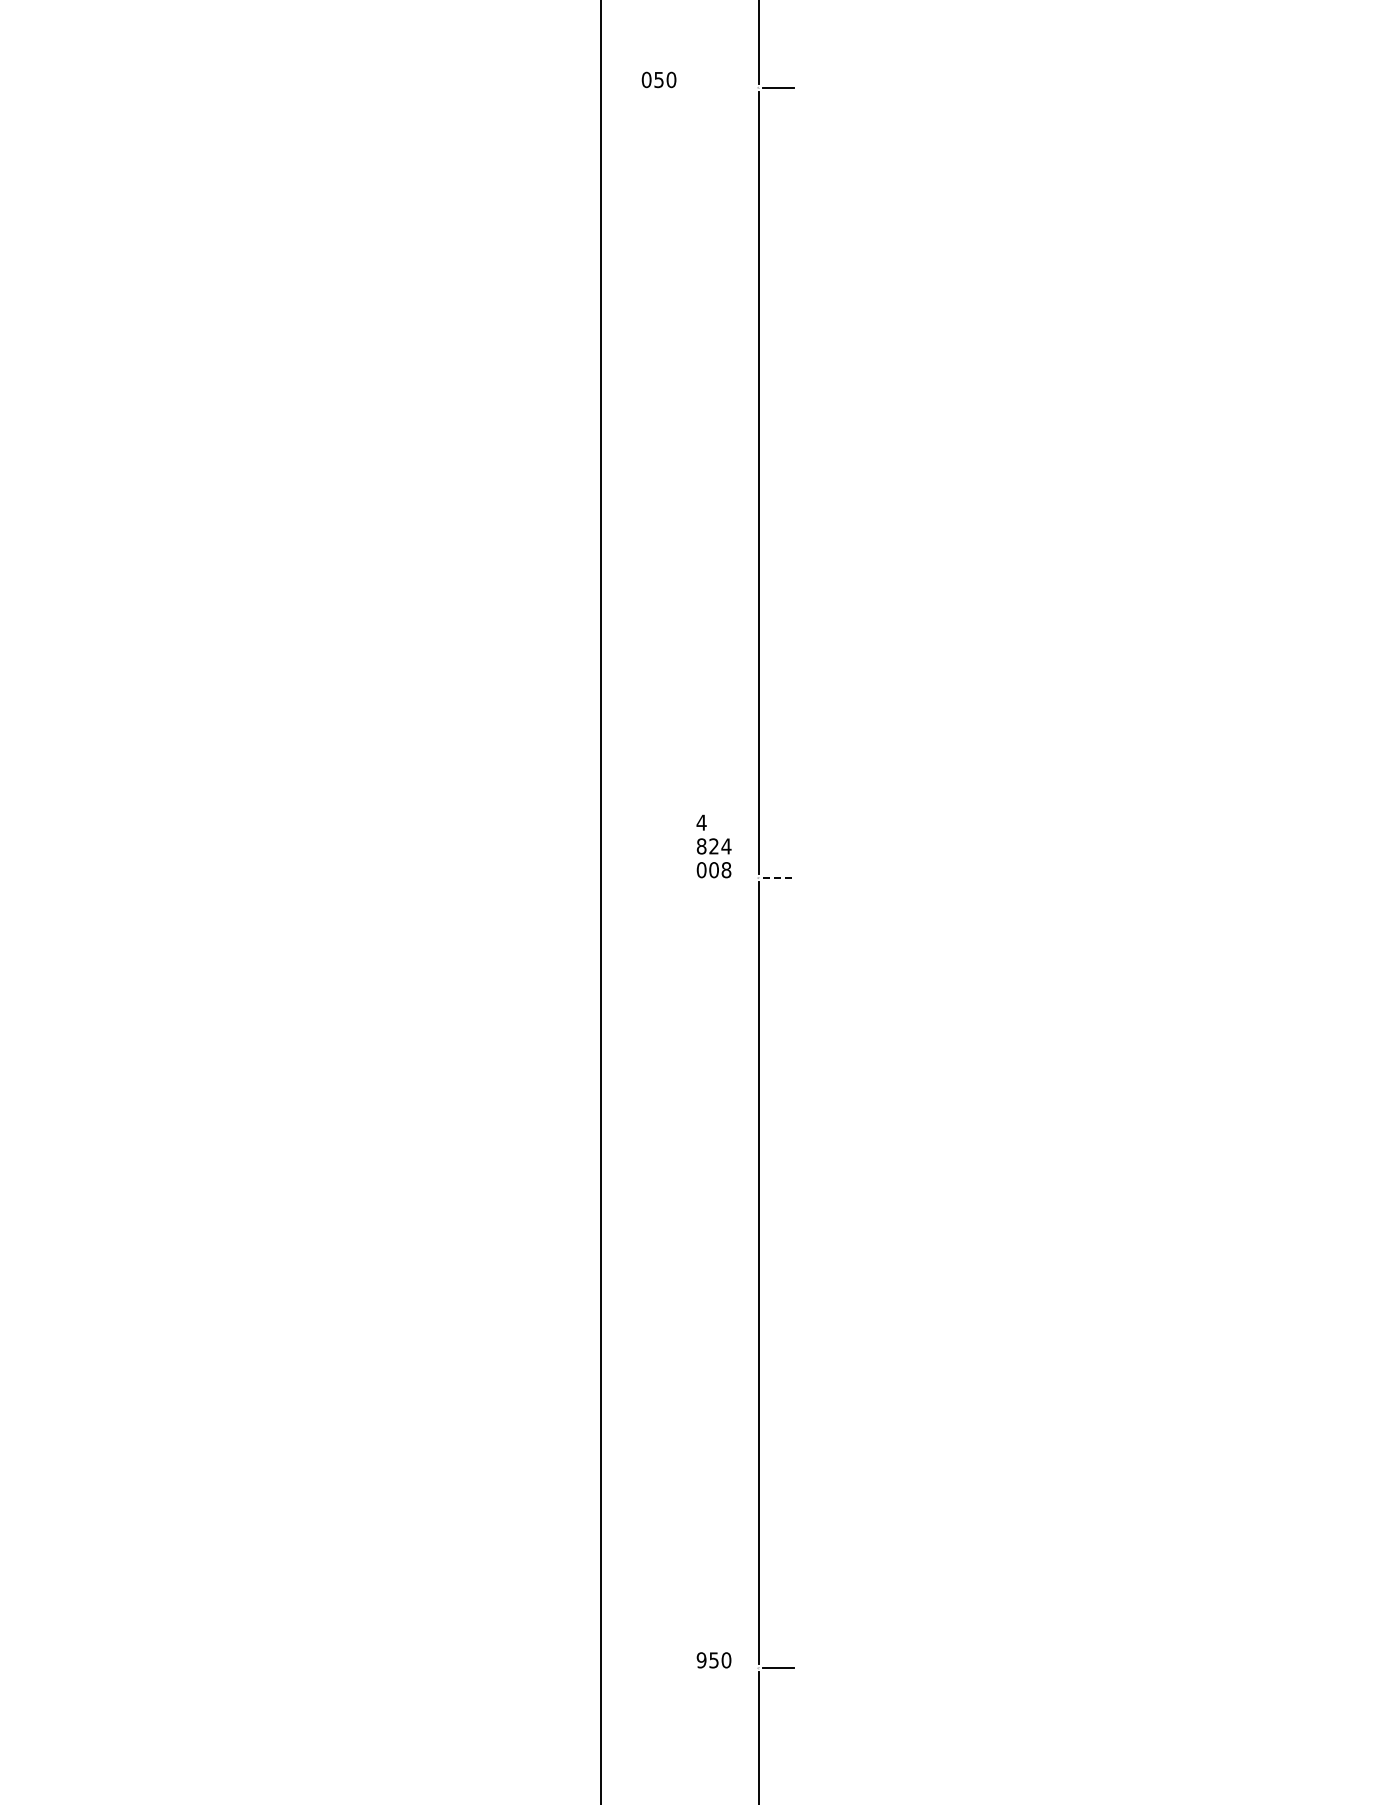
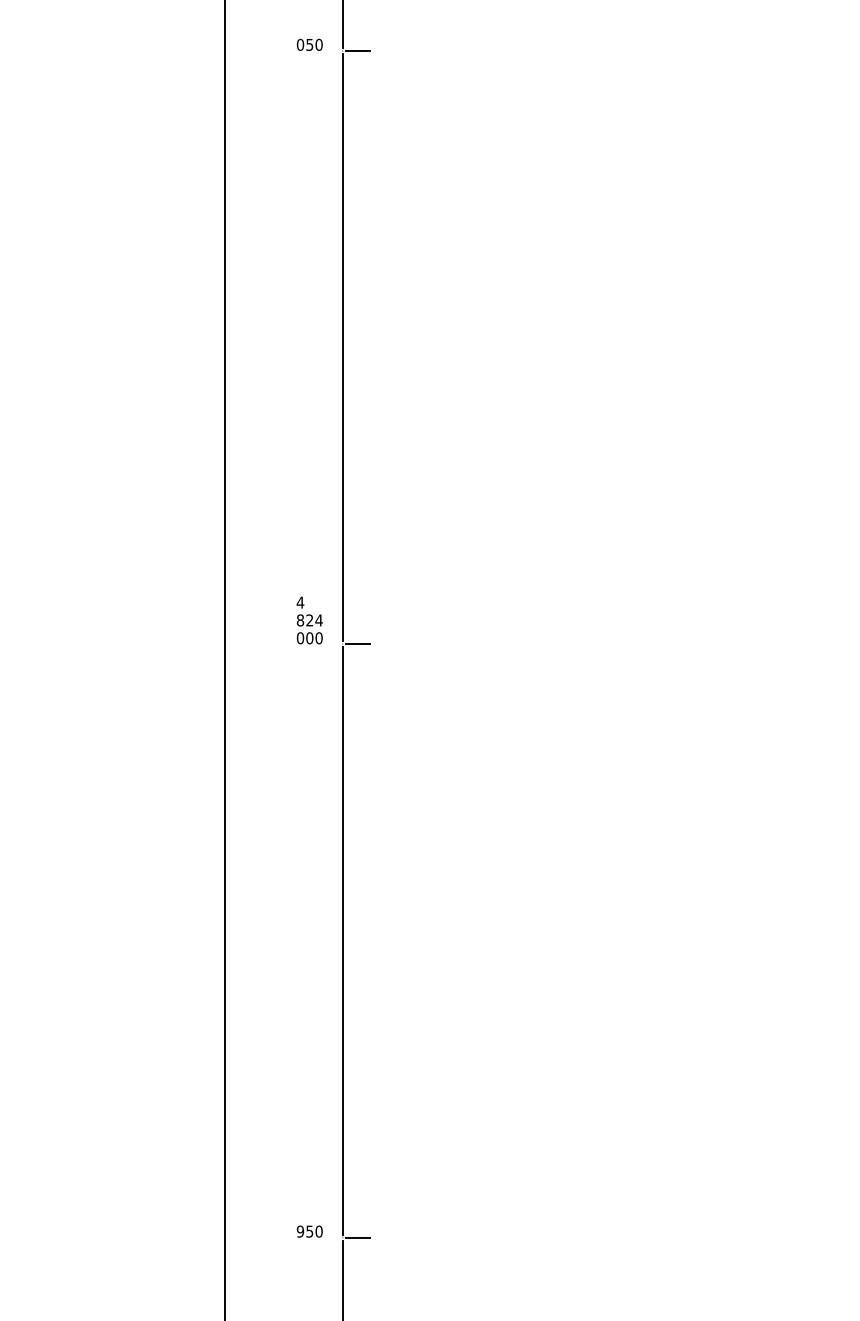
text: (658, 79) -> (309, 44), moved
text: (726, 869) -> (319, 637), 008 -> 000
line: (778, 878) -> (358, 644), dashed -> solid

